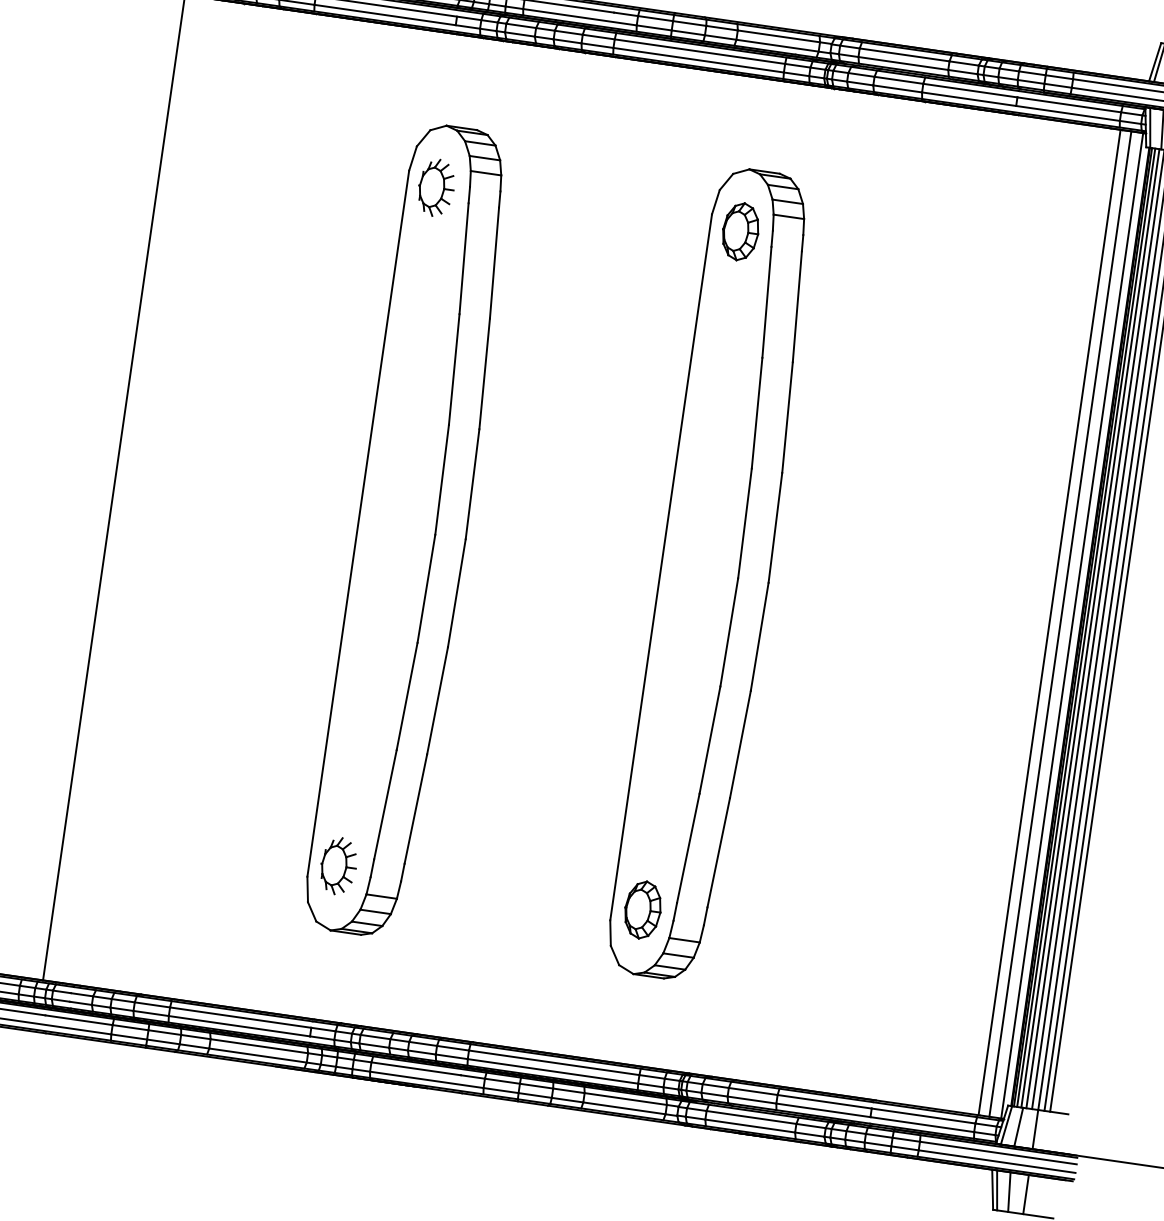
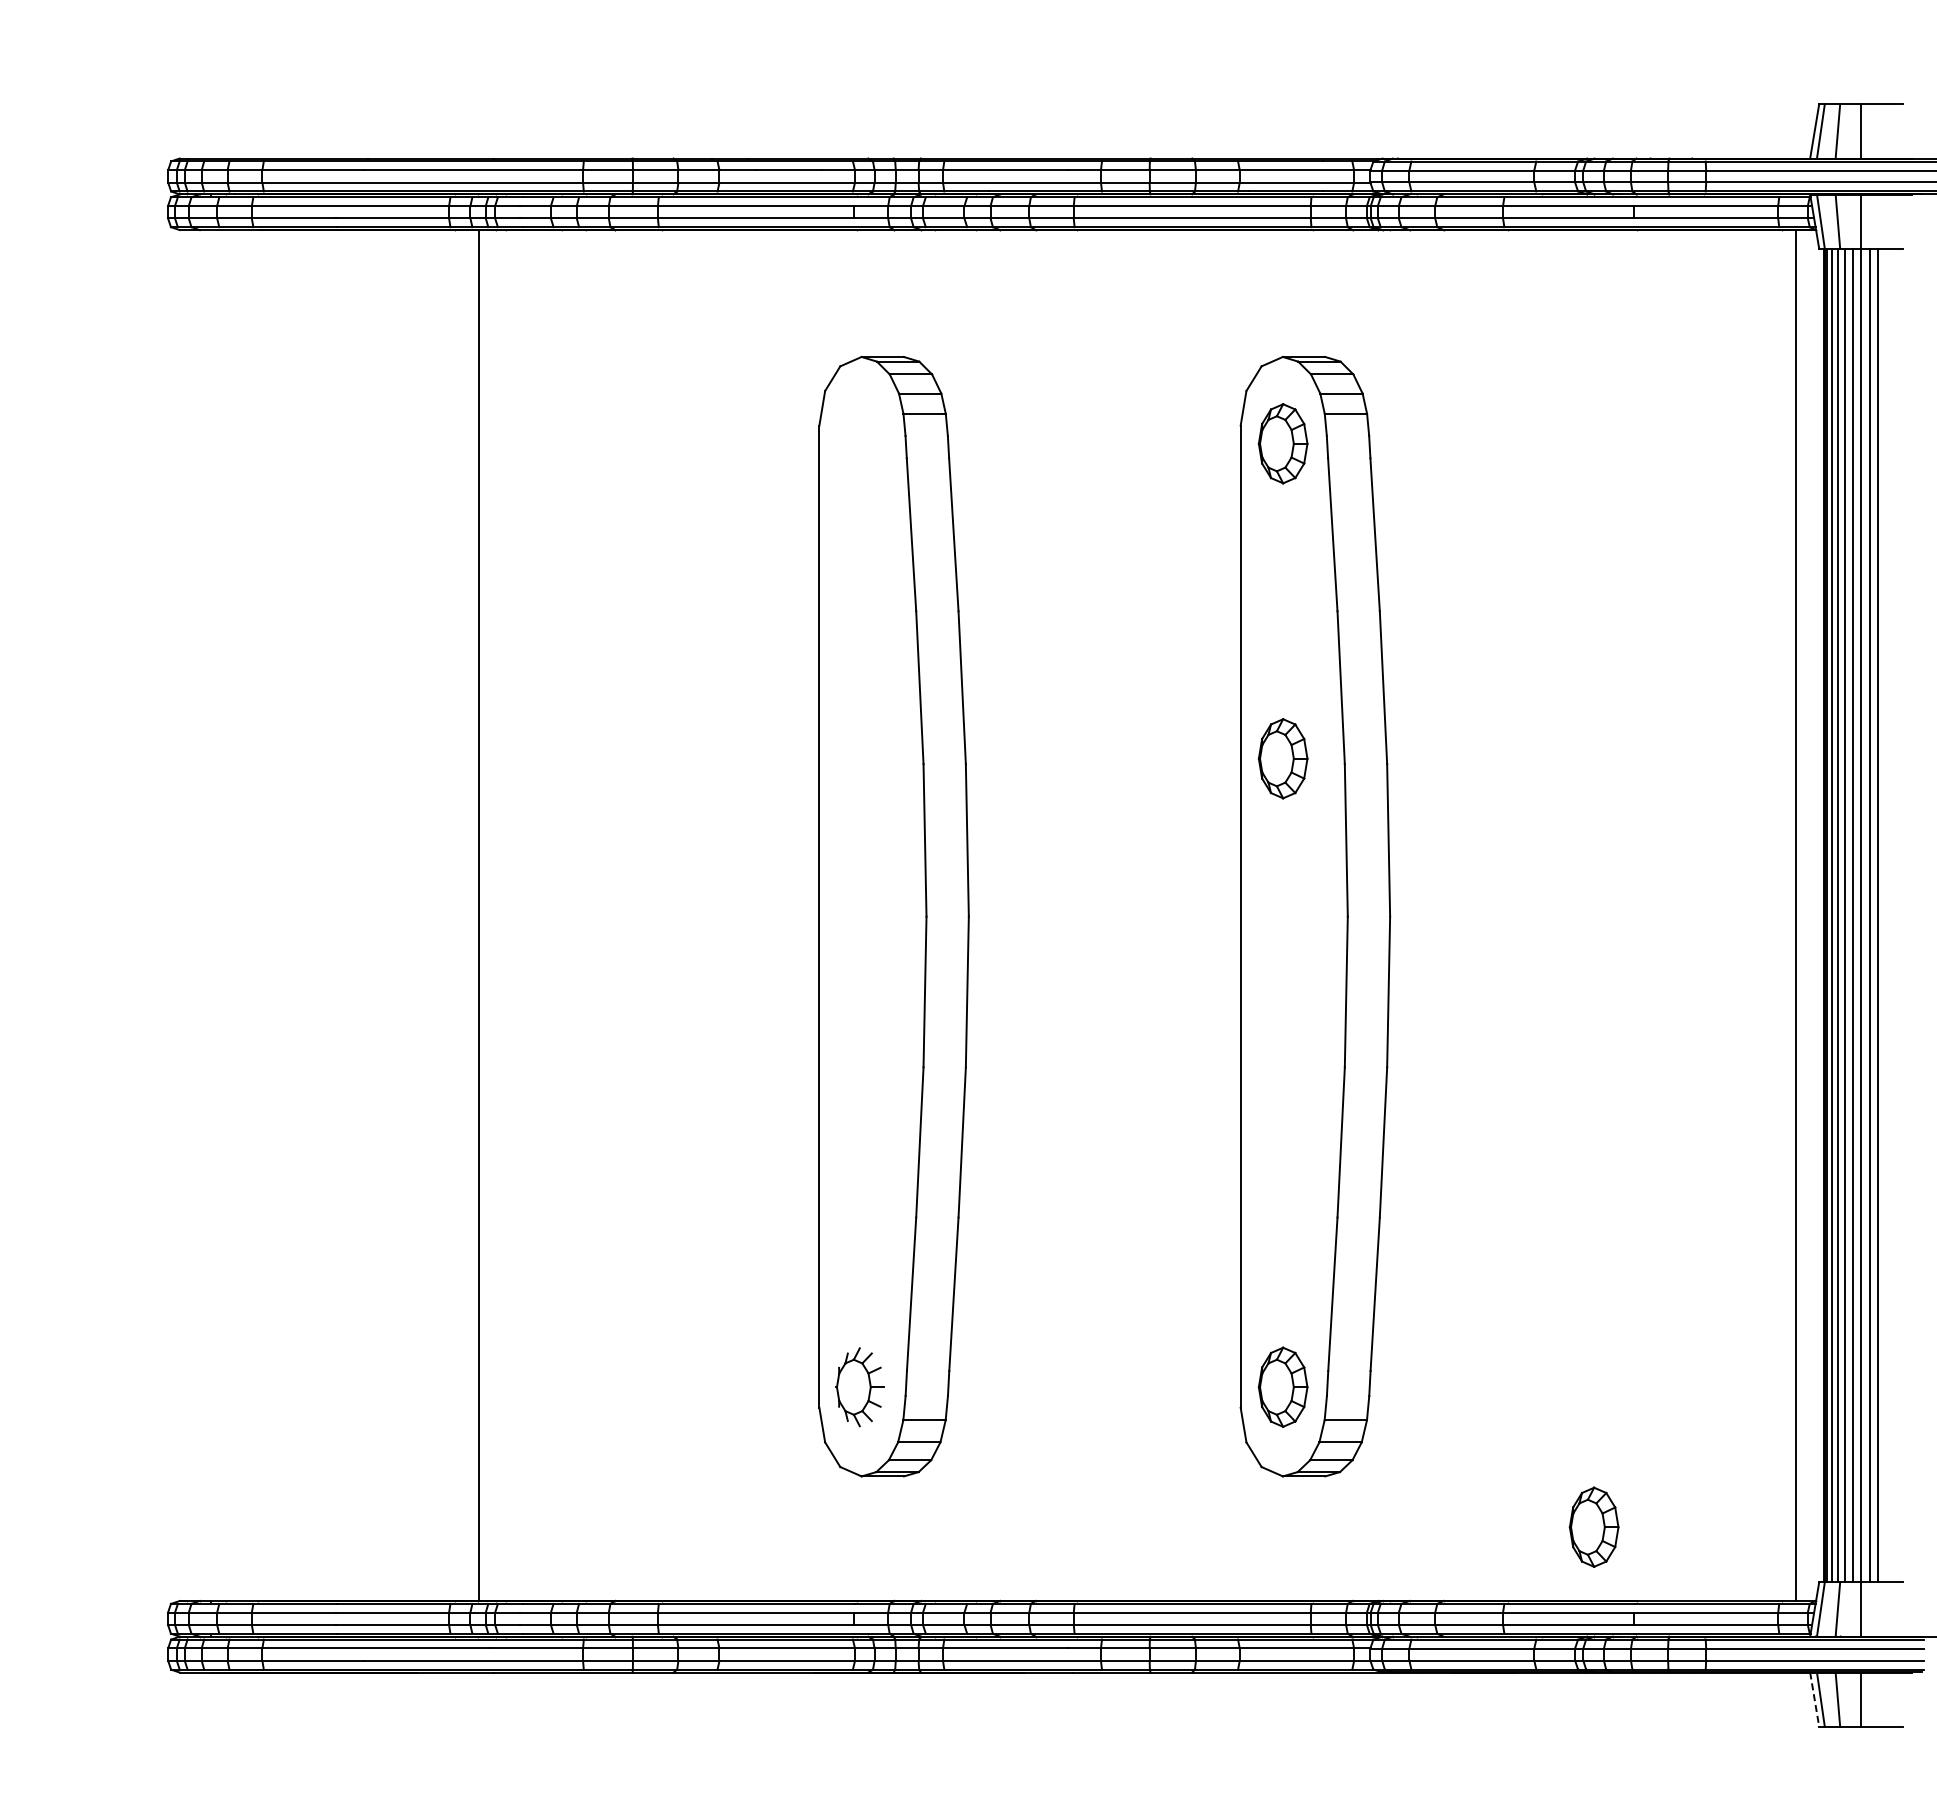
part: (436, 187) -> (859, 443), removed
part: (707, 457) -> (1282, 758), added
line: (1049, 622) -> (1780, 915), removed
line: (1072, 625) -> (1812, 915), removed
part: (851, 1042) -> (1593, 1526), added
line: (992, 1189) -> (1814, 1699), solid -> dashed

